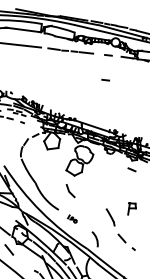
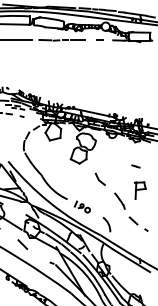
line: (105, 79) -> (99, 64), removed
part: (131, 169) -> (135, 166), moved
part: (69, 190) -> (99, 178), moved
part: (132, 209) -> (140, 190), size x1.43
part: (71, 218) -> (81, 206), size x1.67

